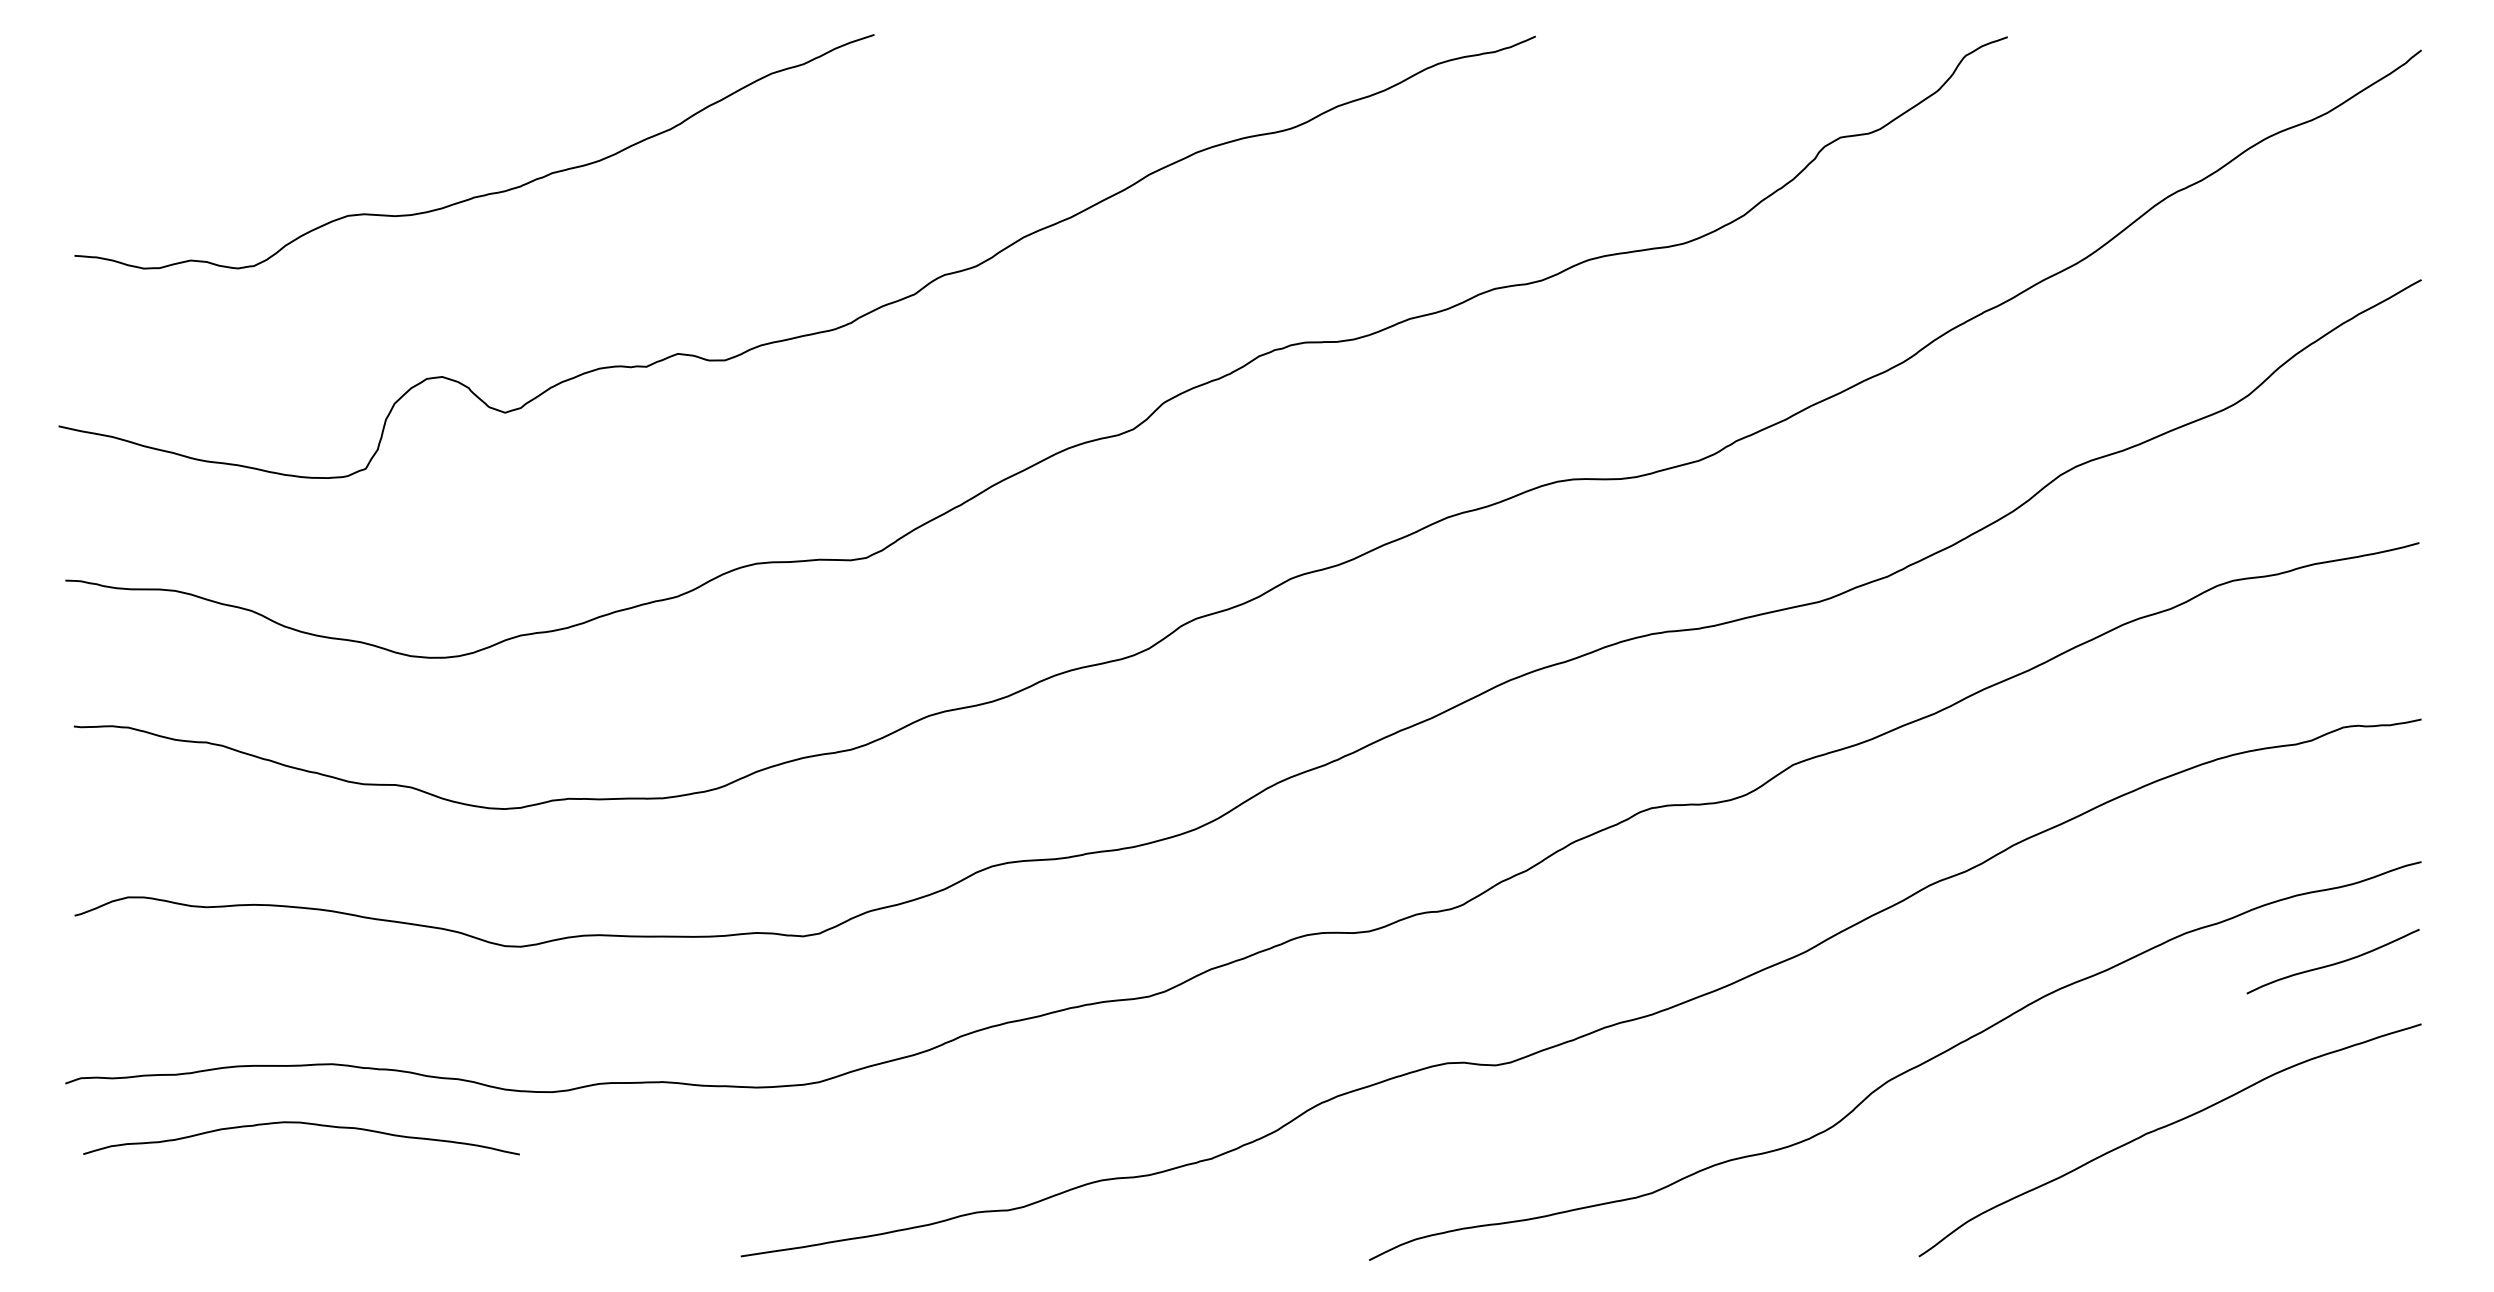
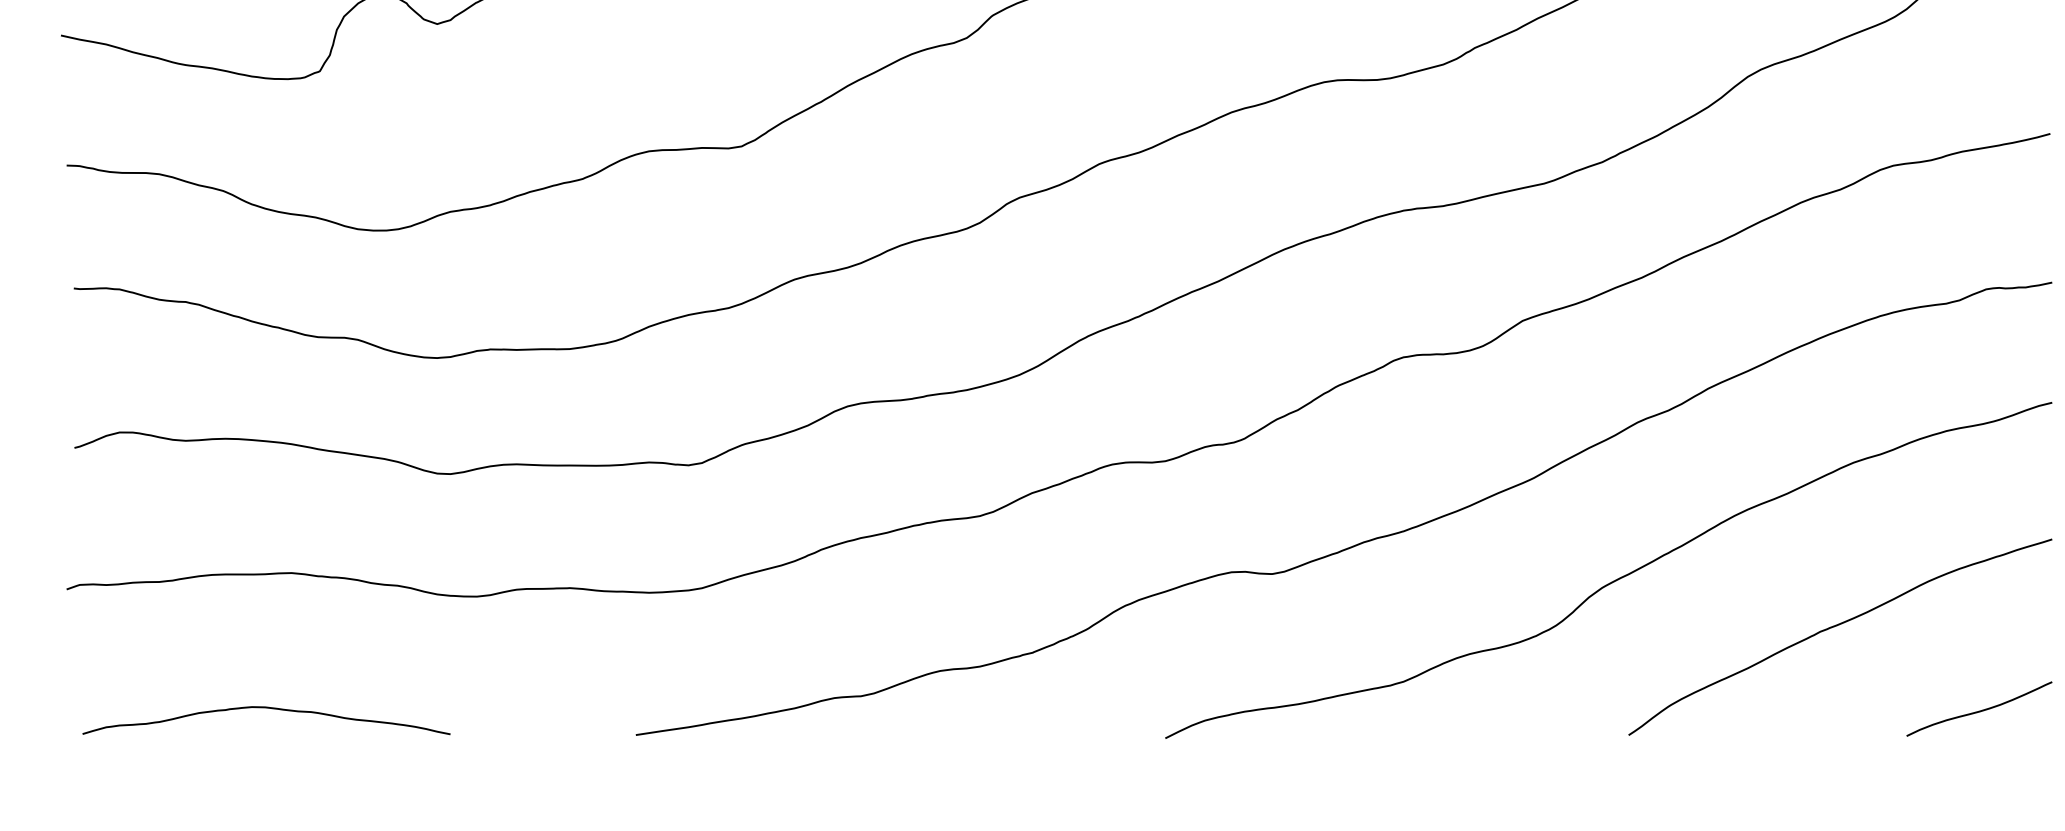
curve: (2332, 963) -> (1978, 710), moved
curve: (305, 1124) -> (269, 709), moved

